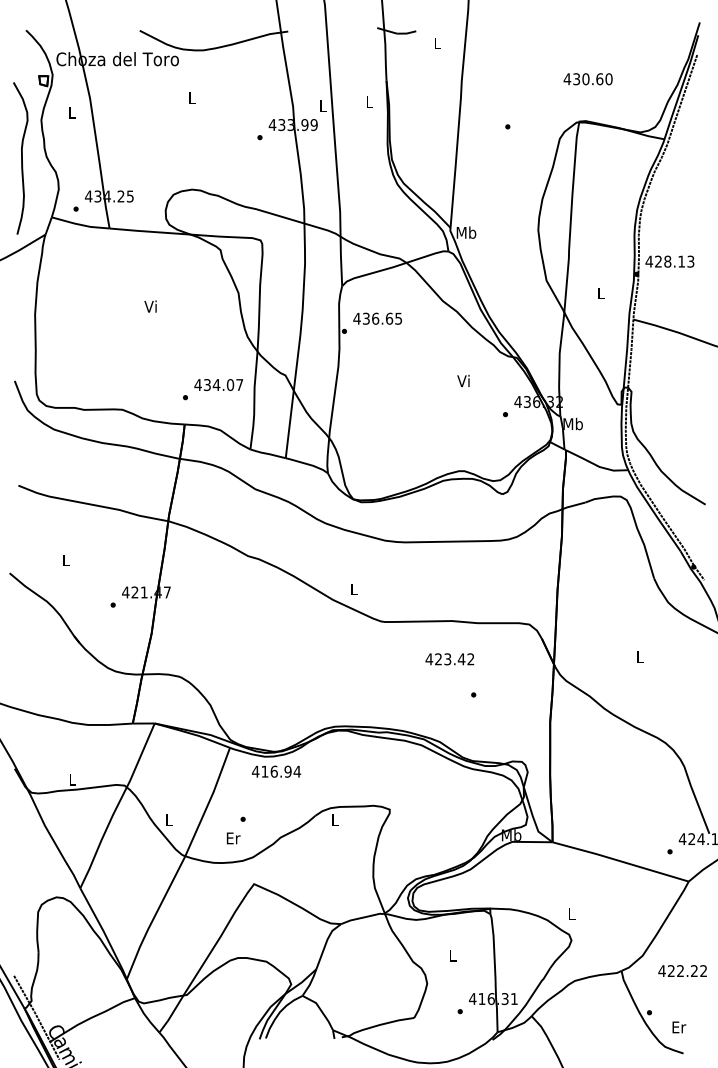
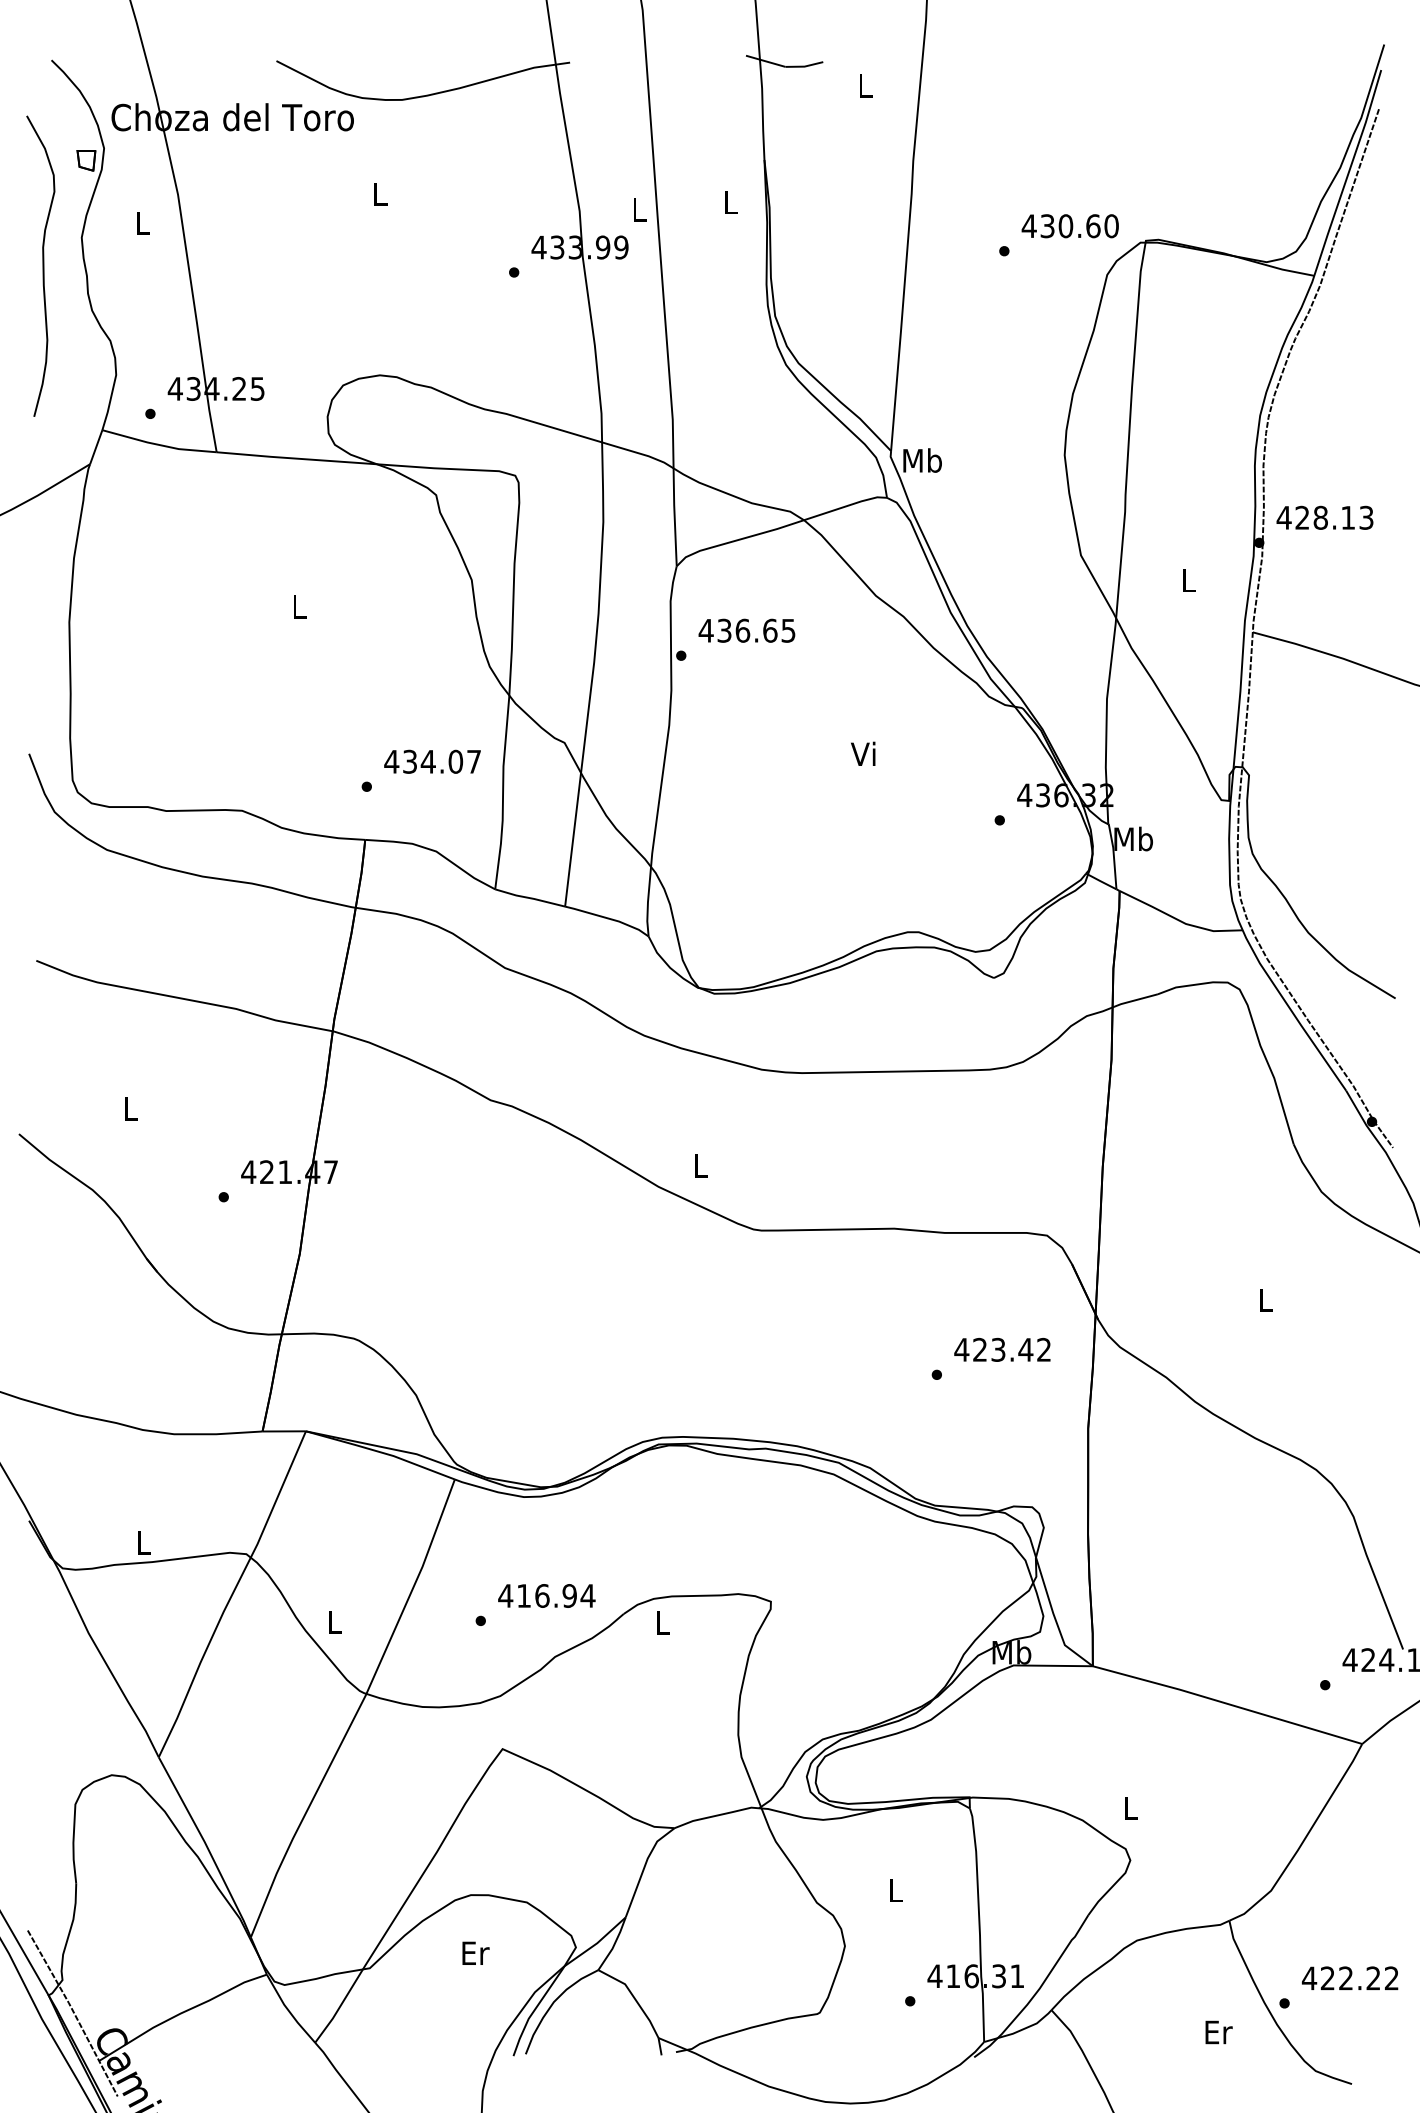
text: (587, 79) -> (1069, 226), moved
curve: (21, 158) -> (42, 266), moved
text: (150, 306) -> (297, 606), Vi -> L
text: (463, 380) -> (863, 752), moved
text: (449, 659) -> (1001, 1350), moved
text: (276, 771) -> (546, 1595), moved
text: (233, 838) -> (475, 1953), moved
text: (682, 970) -> (1349, 1977), moved
text: (679, 1027) -> (1219, 2032), moved

